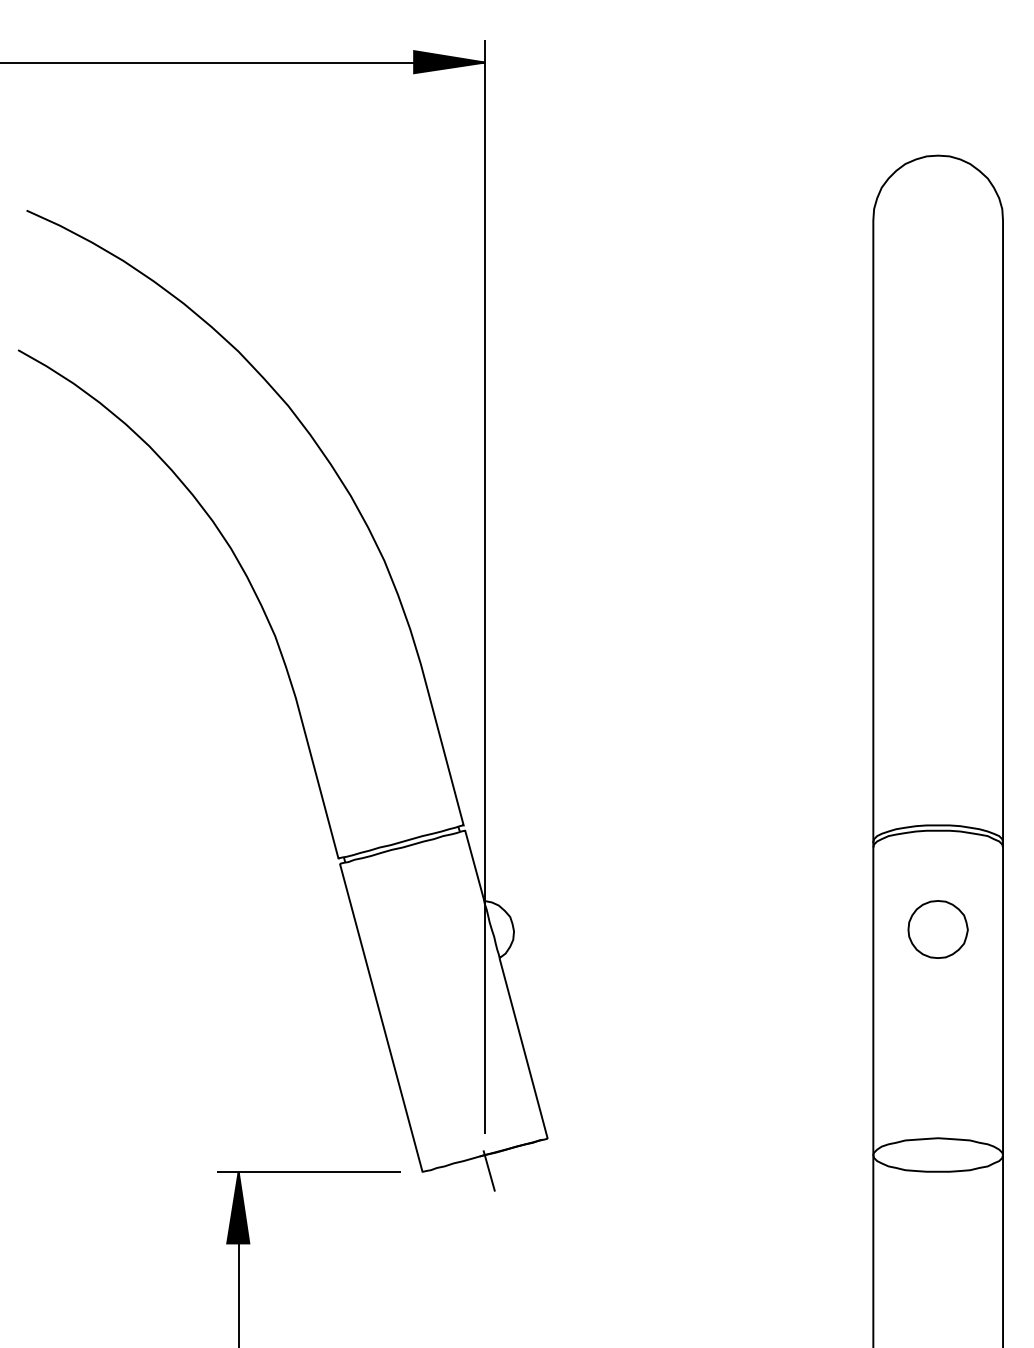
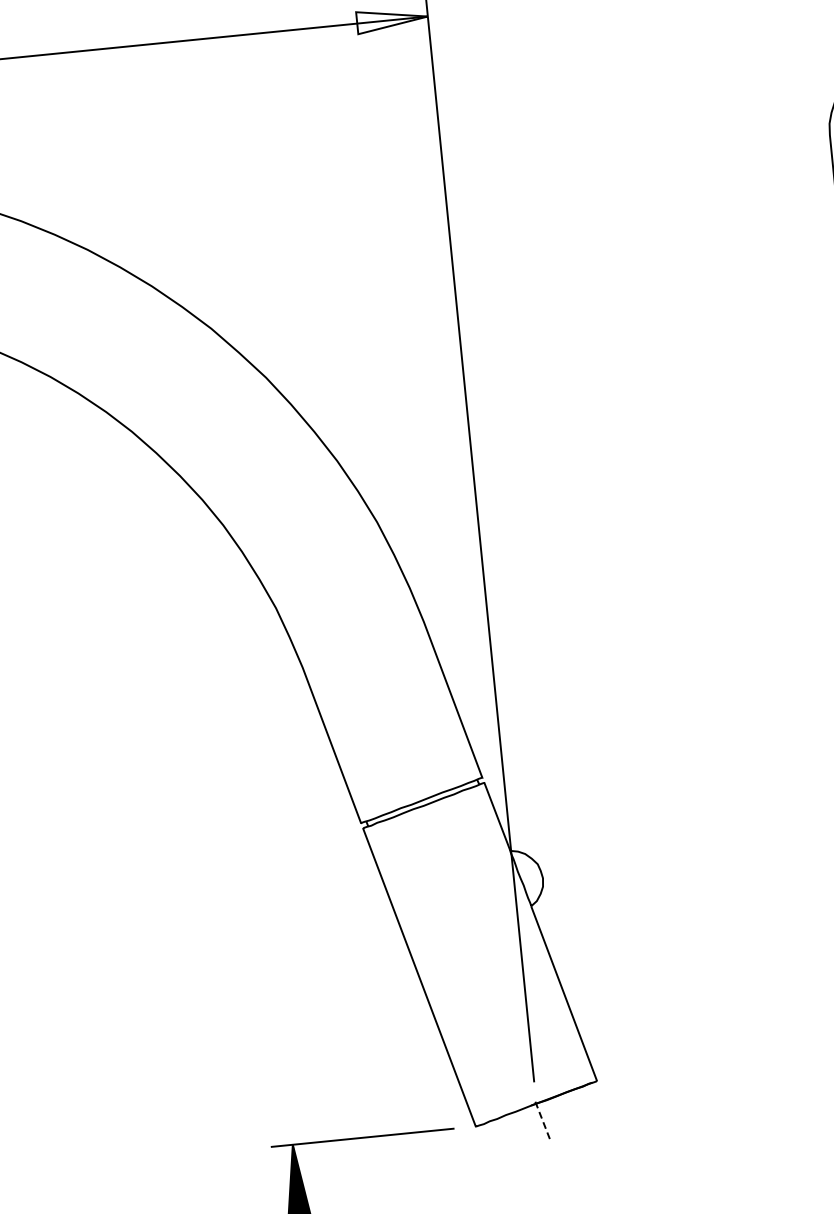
fill: (449, 62) -> (392, 20), removed
line: (489, 1170) -> (542, 1118), solid -> dashed

